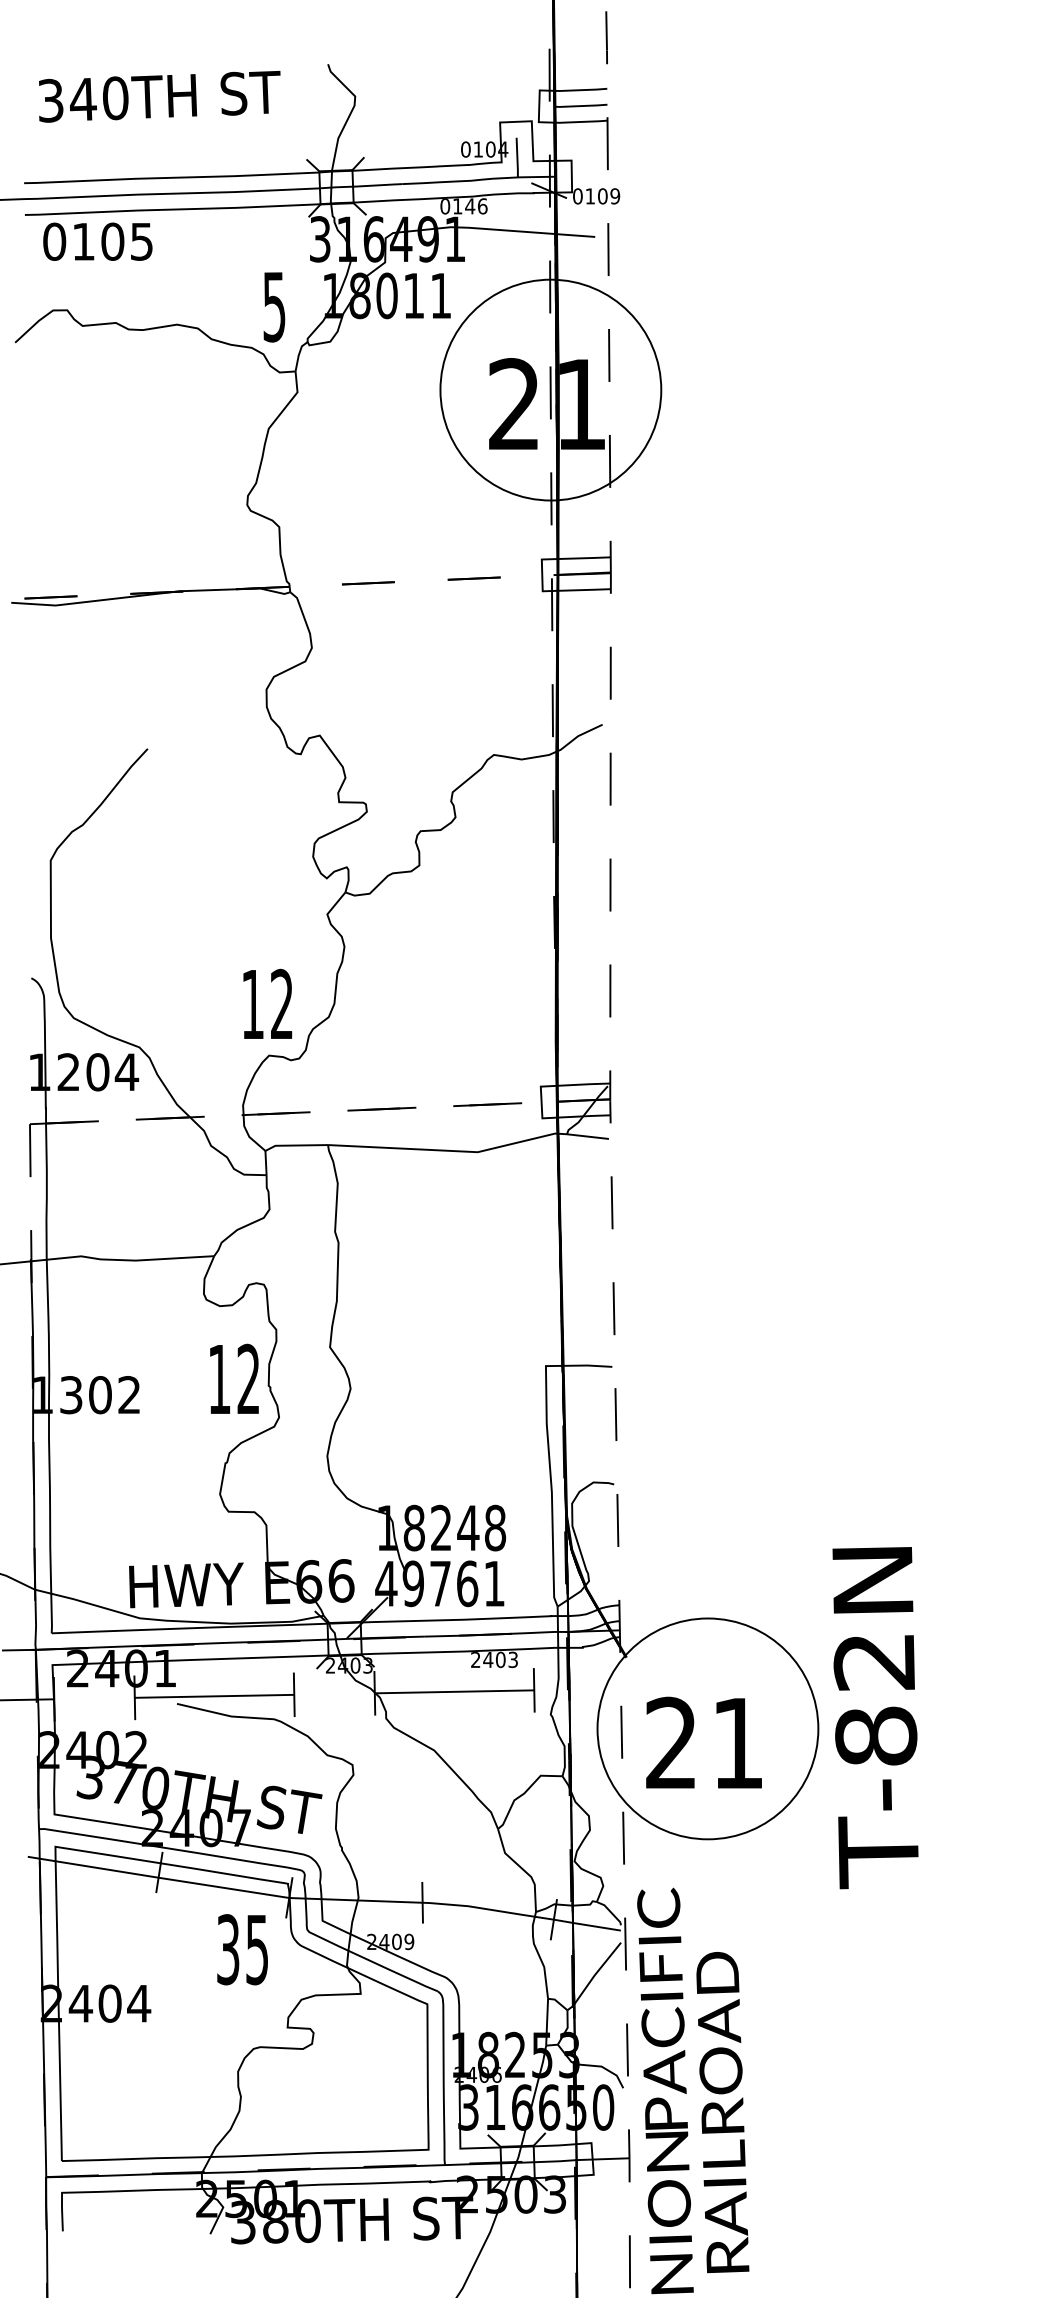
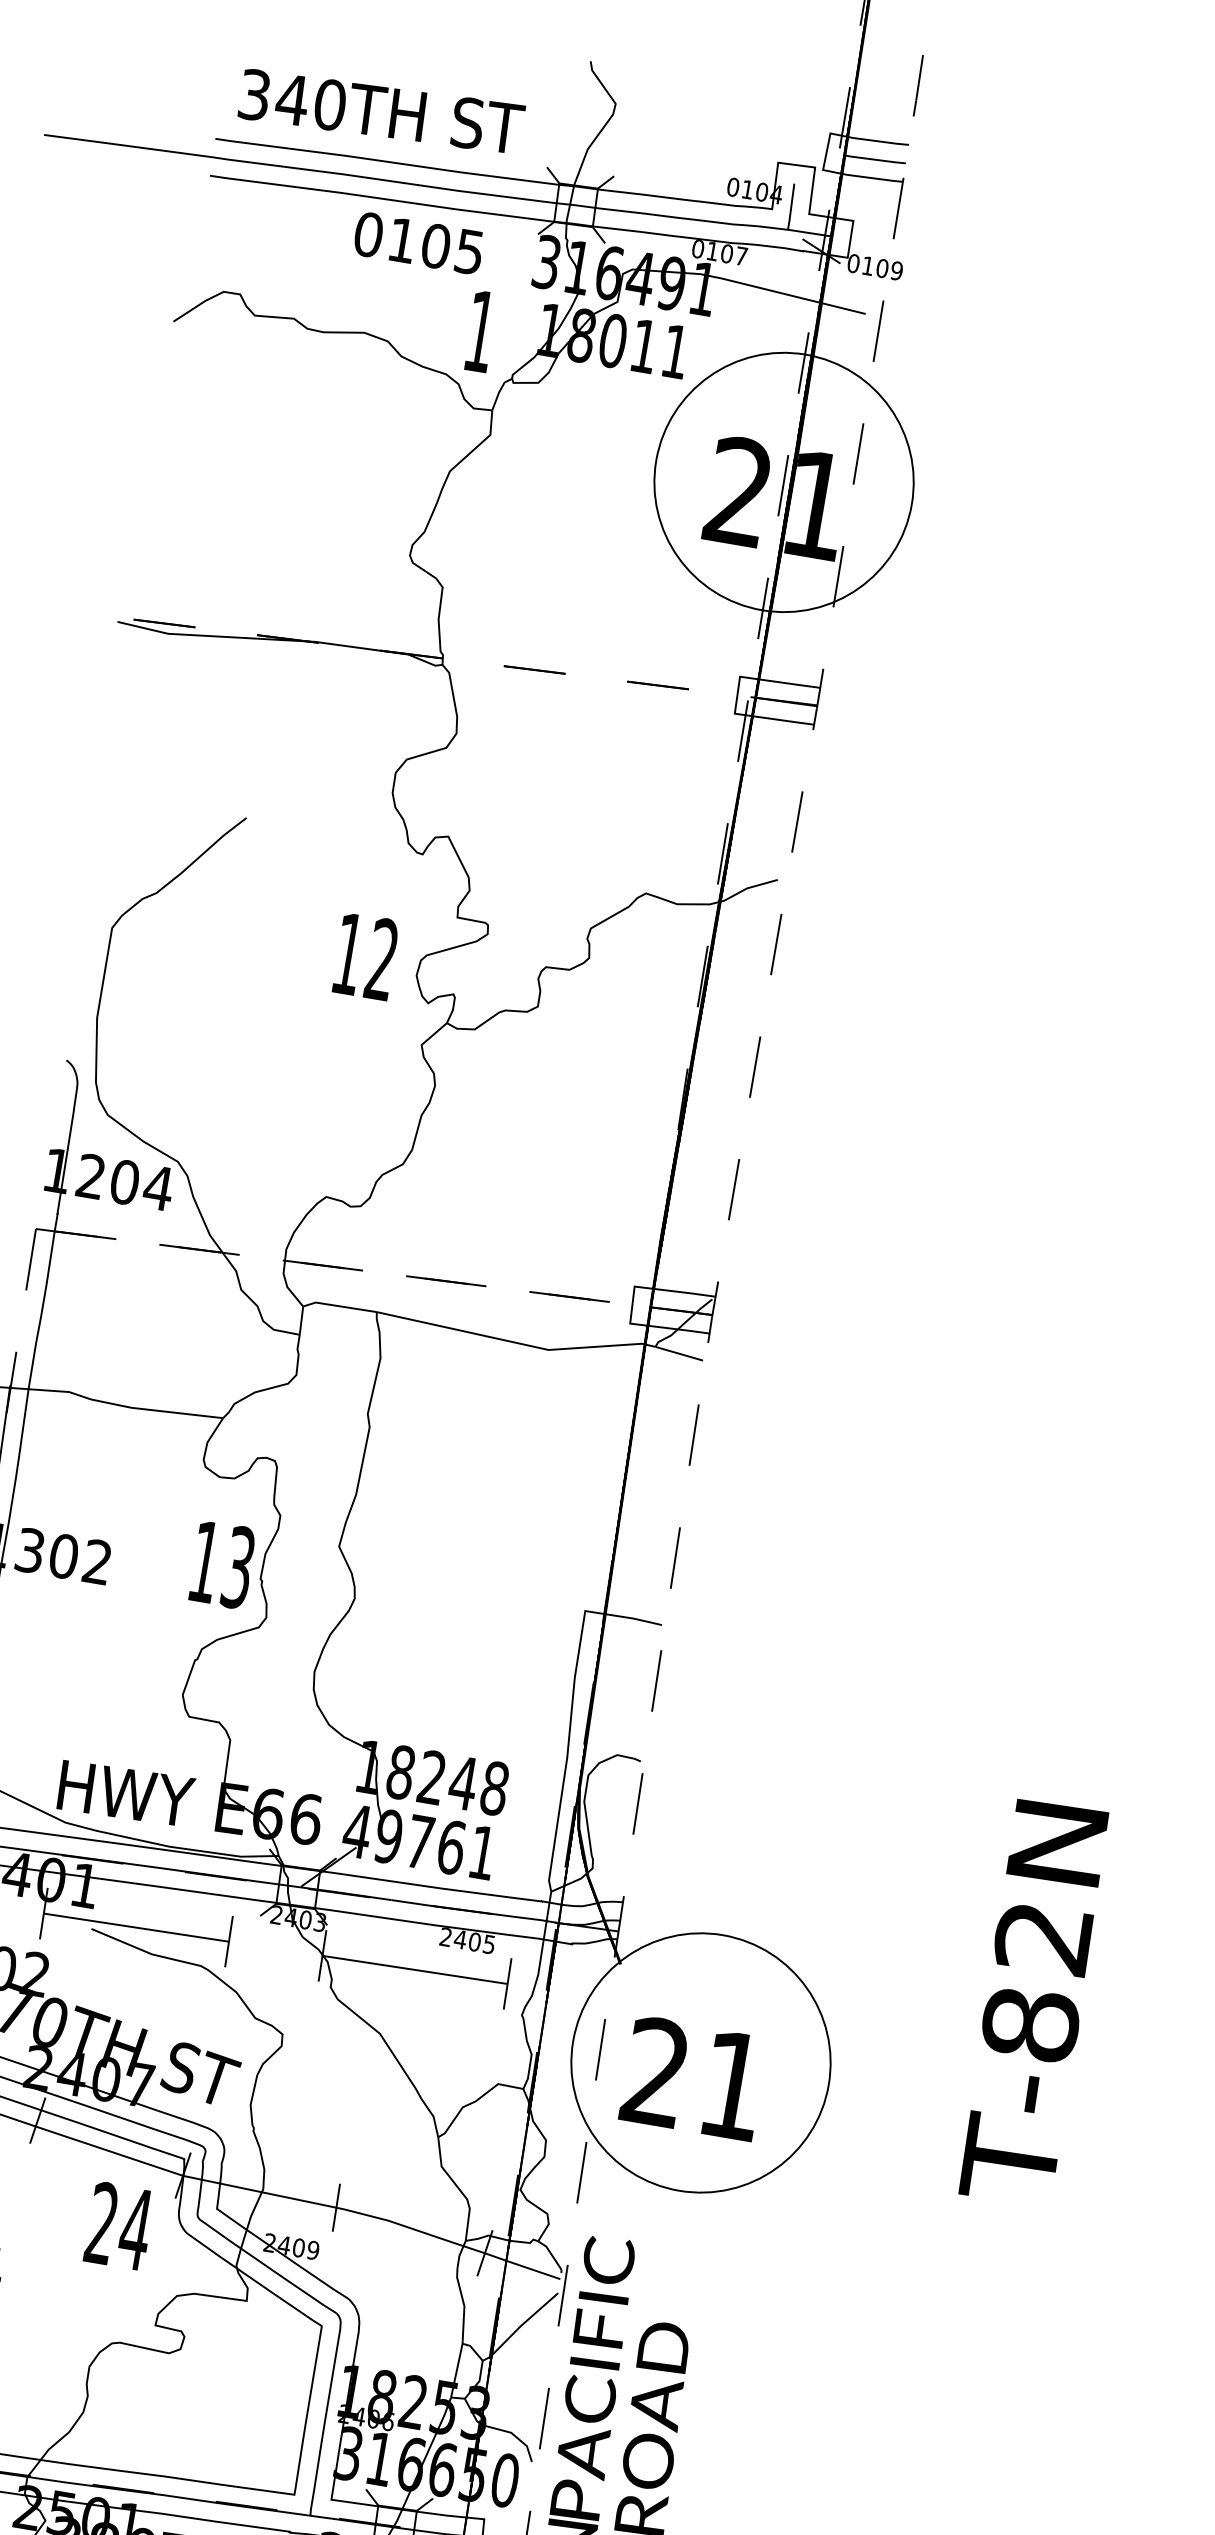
text: (159, 96) -> (381, 111), moved
text: (476, 206) -> (734, 255), 0146 -> 0107
text: (97, 241) -> (418, 242), moved
text: (274, 307) -> (480, 332), 5 -> 1
text: (267, 1003) -> (365, 955), moved
text: (248, 1379) -> (238, 1567), 12 -> 13
text: (513, 1659) -> (489, 1944), 2403 -> 2405
text: (875, 1718) -> (1033, 2003), moved
text: (243, 1949) -> (119, 2226), 35 -> 24

